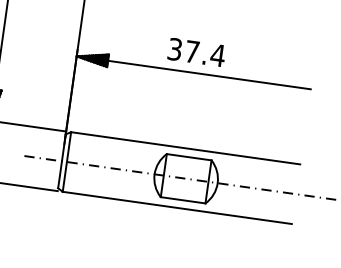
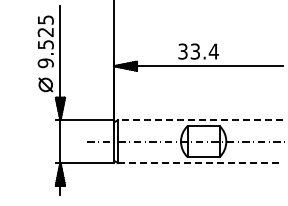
text: (191, 51) -> (194, 51), 37.4 -> 33.4
line: (184, 148) -> (199, 120), solid -> dashed
line: (177, 208) -> (200, 163), solid -> dashed

